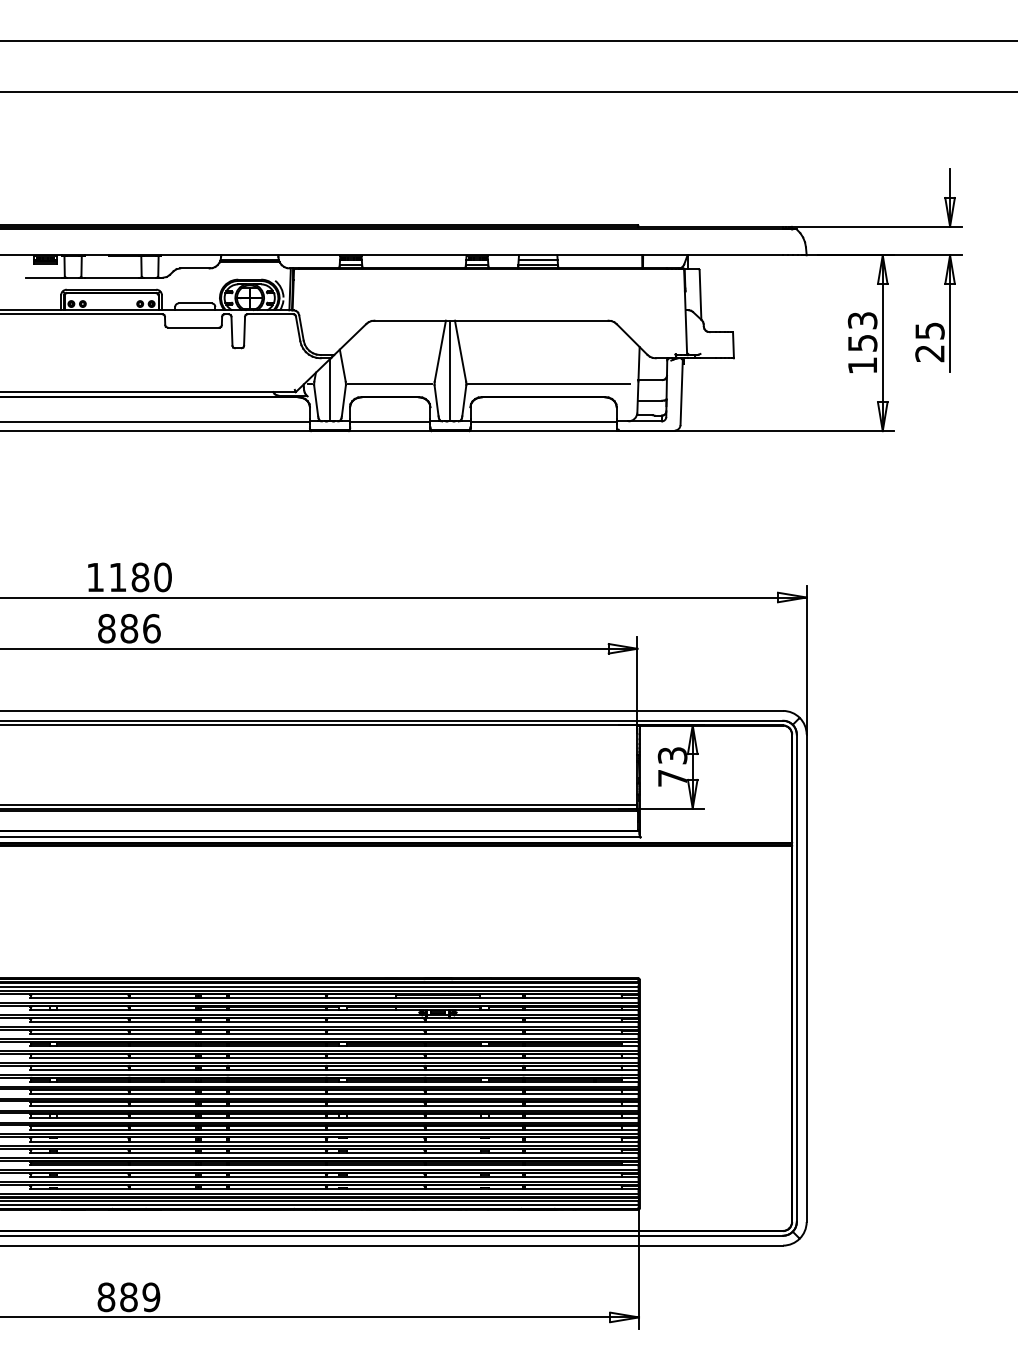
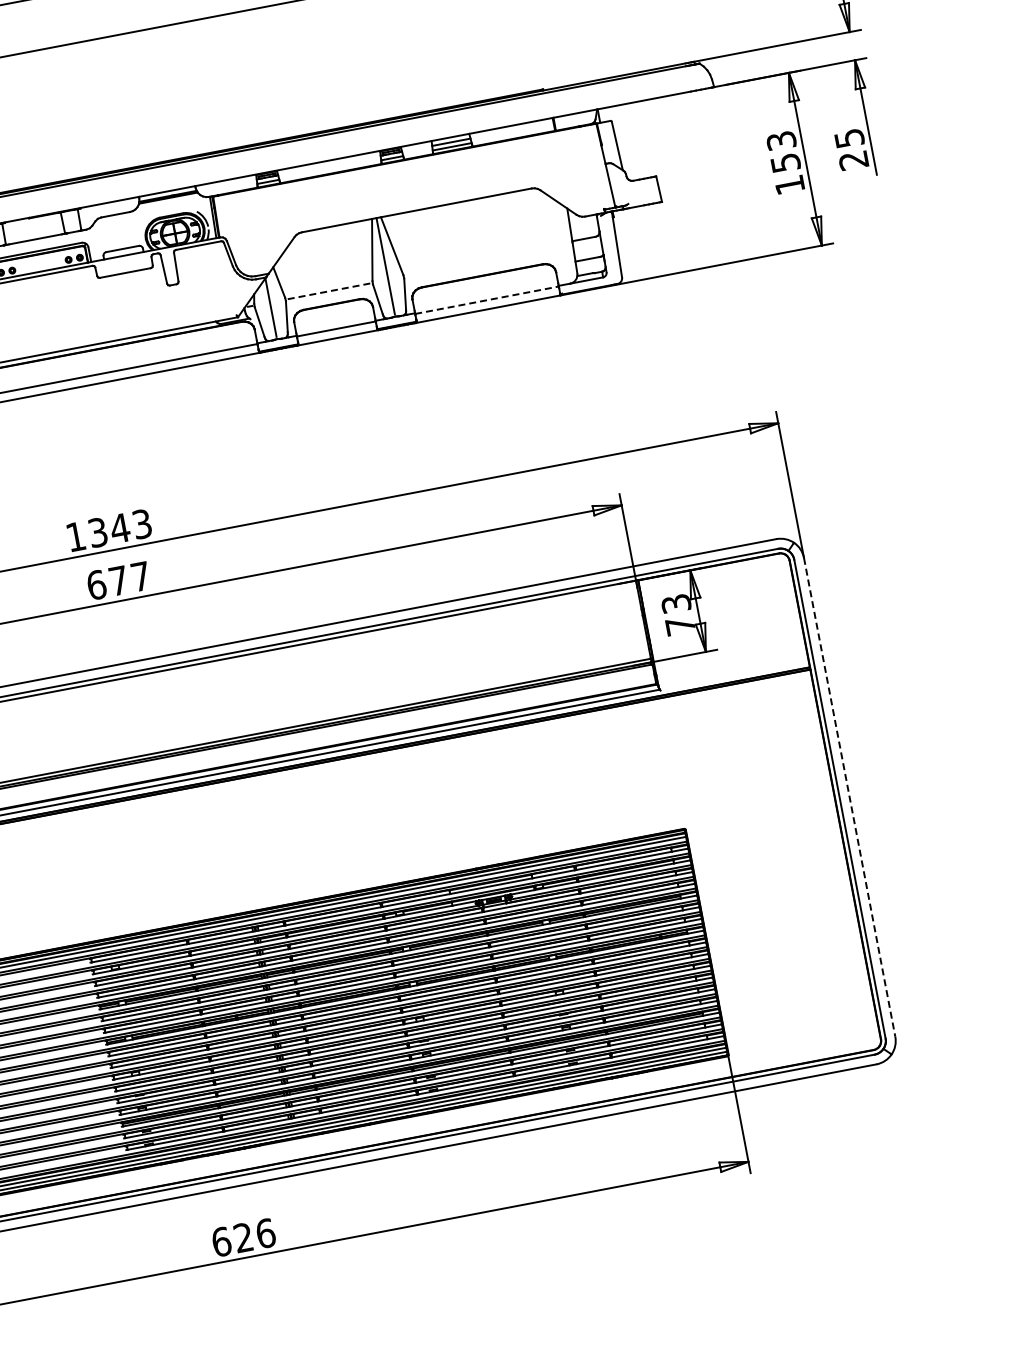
line: (390, 383) -> (329, 291), solid -> dashed
line: (548, 383) -> (484, 261), removed
line: (544, 422) -> (487, 300), solid -> dashed
text: (140, 577) -> (120, 528), 1180 -> 1343
text: (129, 628) -> (118, 580), 886 -> 677
line: (806, 978) -> (849, 797), solid -> dashed
text: (128, 1297) -> (243, 1237), 889 -> 626

